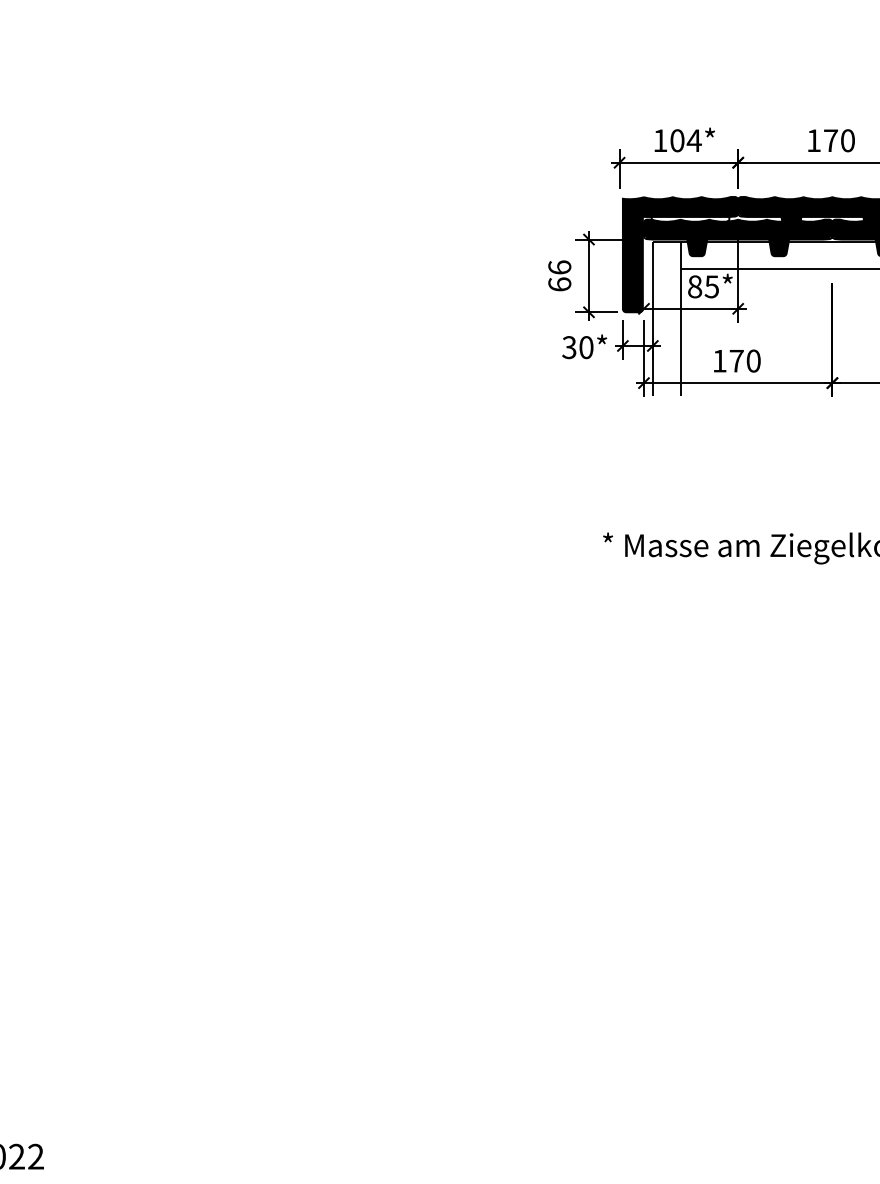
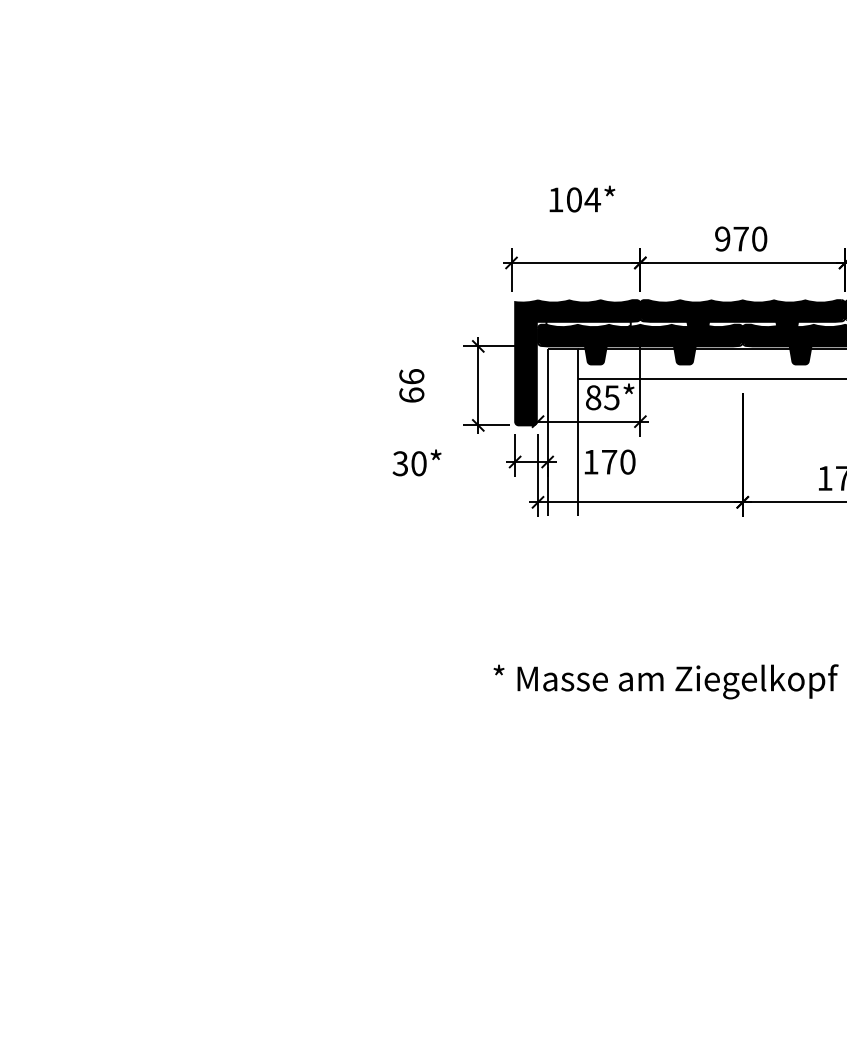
text: (684, 139) -> (582, 198), moved
text: (813, 140) -> (722, 238), 170 -> 970
text: (559, 275) -> (411, 385), moved
text: (584, 346) -> (416, 462), moved
text: (737, 360) -> (610, 461), moved

